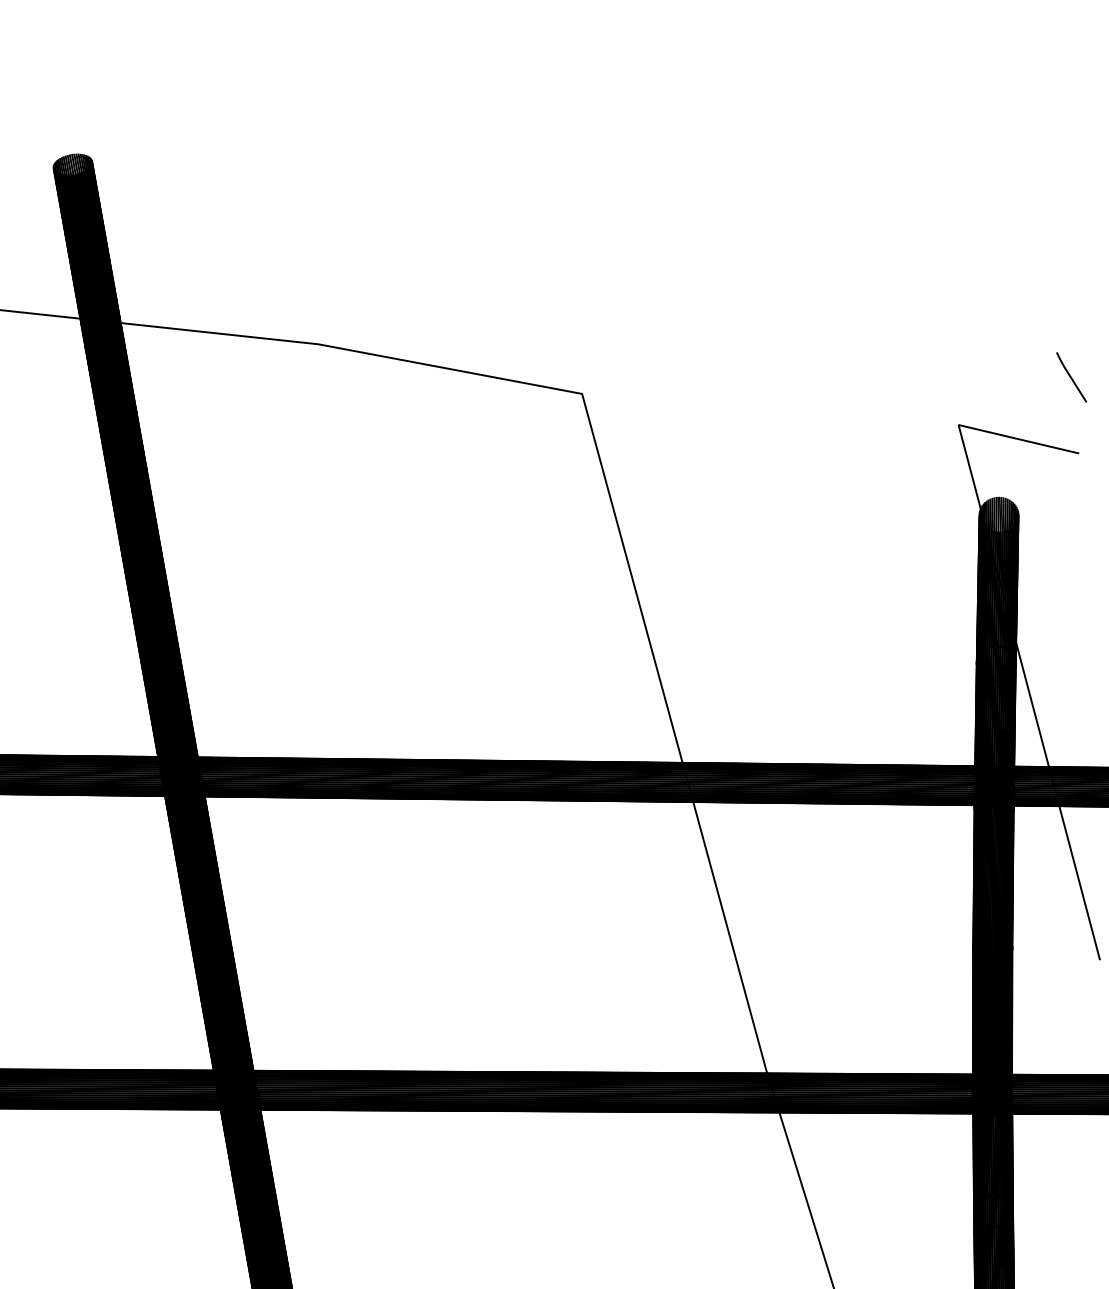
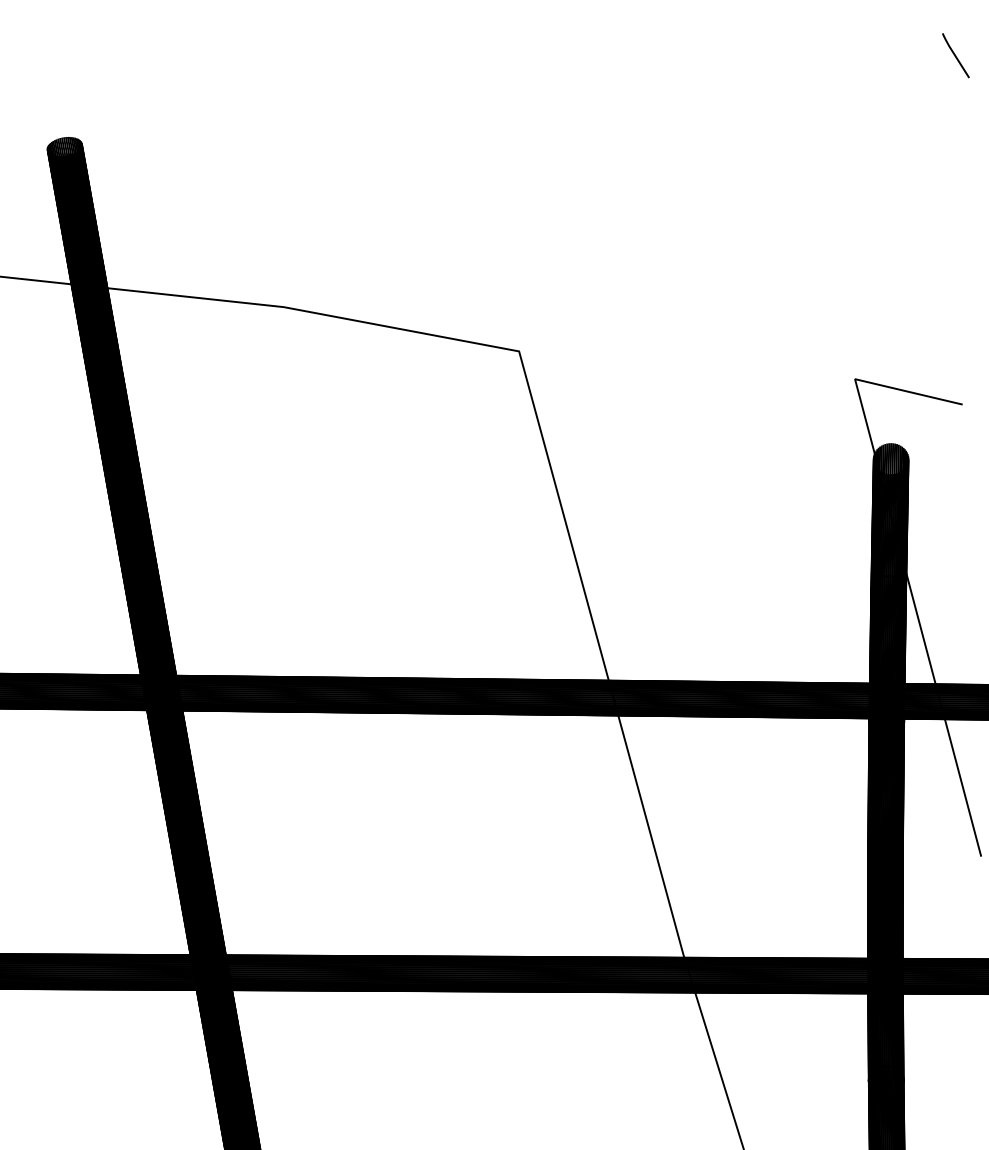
line: (1071, 377) -> (955, 55), moved

